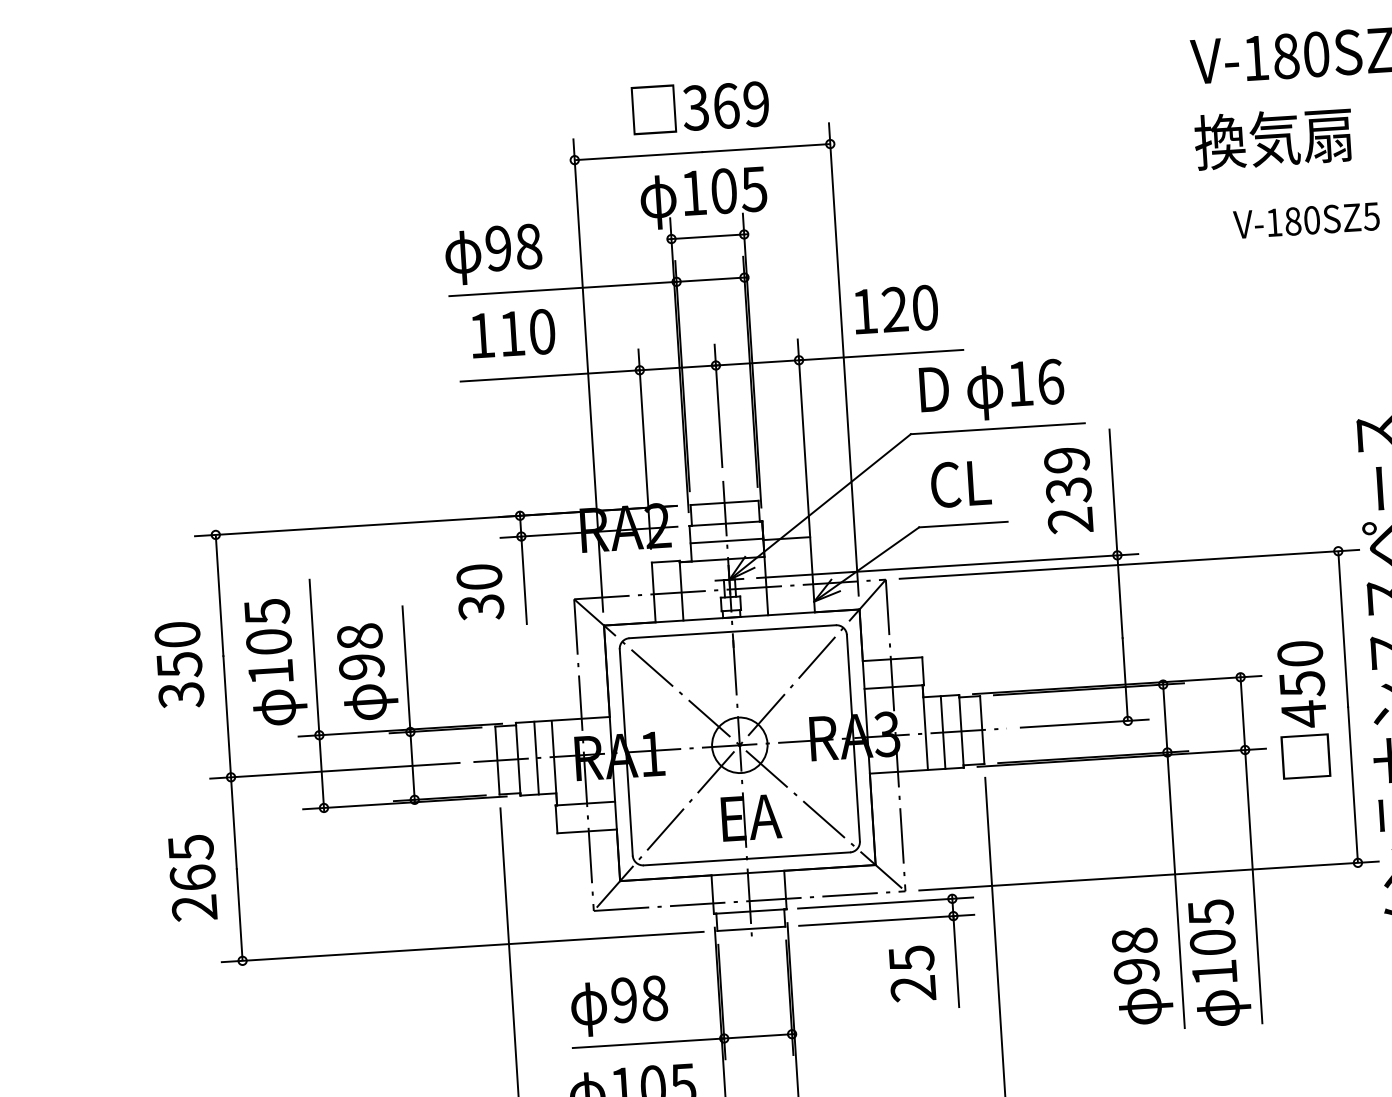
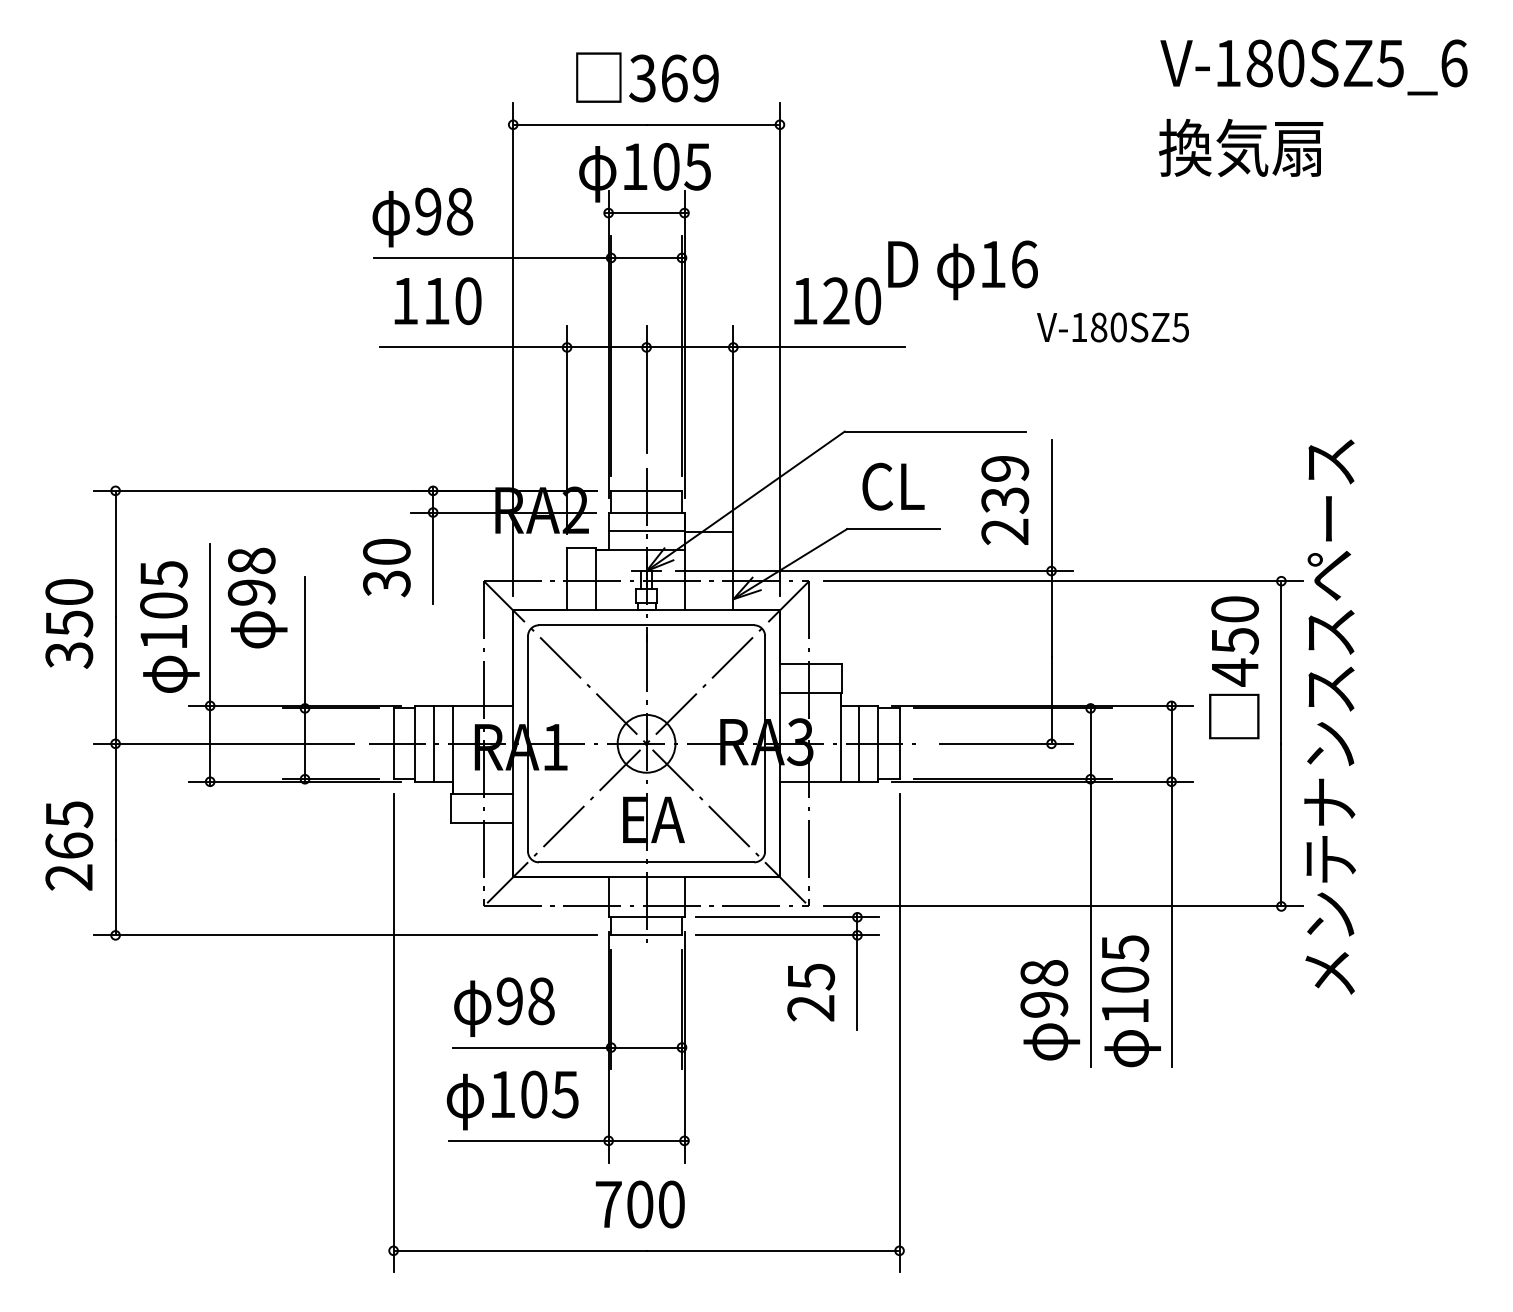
text: (1306, 220) -> (1112, 327), moved
text: (991, 391) -> (962, 270), moved
text: (367, 671) -> (257, 597), moved
text: (1303, 709) -> (1234, 667), moved

